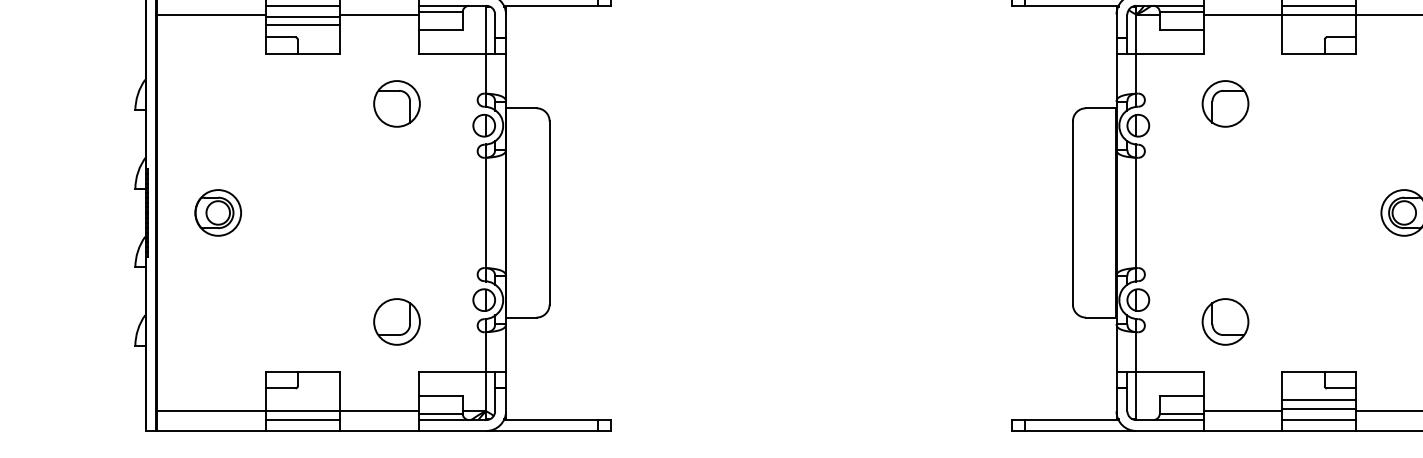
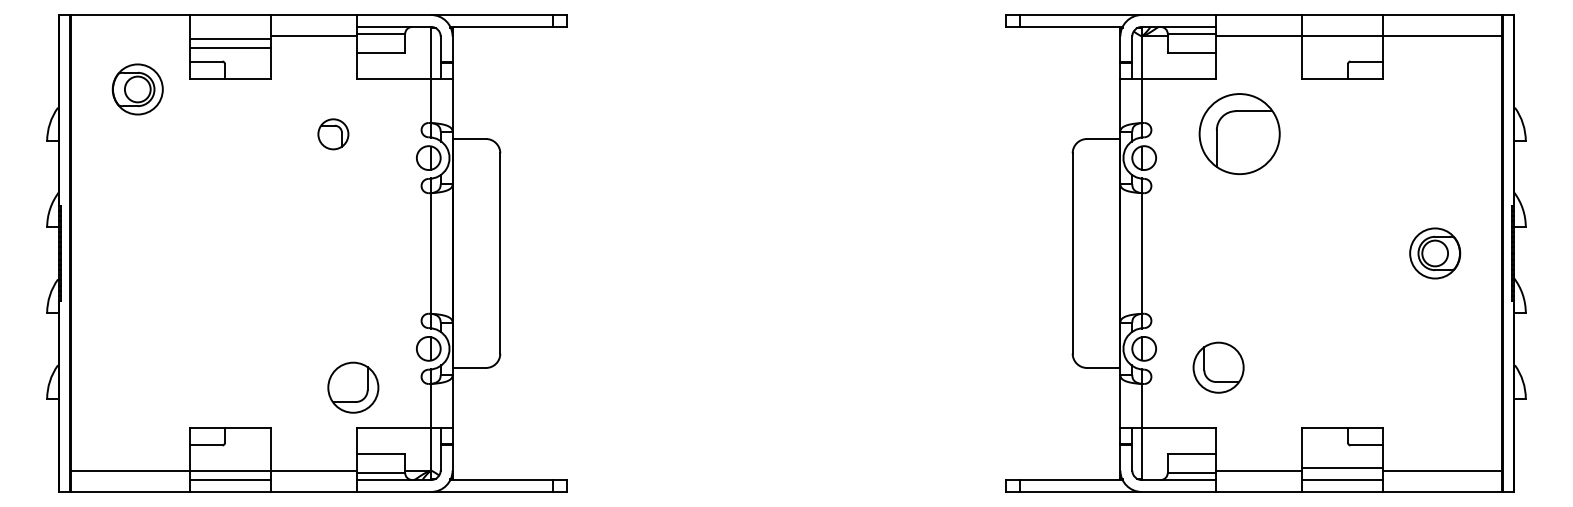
line: (302, 5) -> (230, 26), removed
line: (1318, 5) -> (1341, 26), removed
line: (211, 14) -> (130, 36), removed
part: (397, 104) -> (333, 134), size x0.6
part: (1225, 104) -> (1239, 134), size x1.6
part: (217, 212) -> (137, 89), moved
part: (397, 321) -> (353, 387), moved
part: (1225, 321) -> (1218, 367), moved
line: (1318, 400) -> (1341, 458), removed

